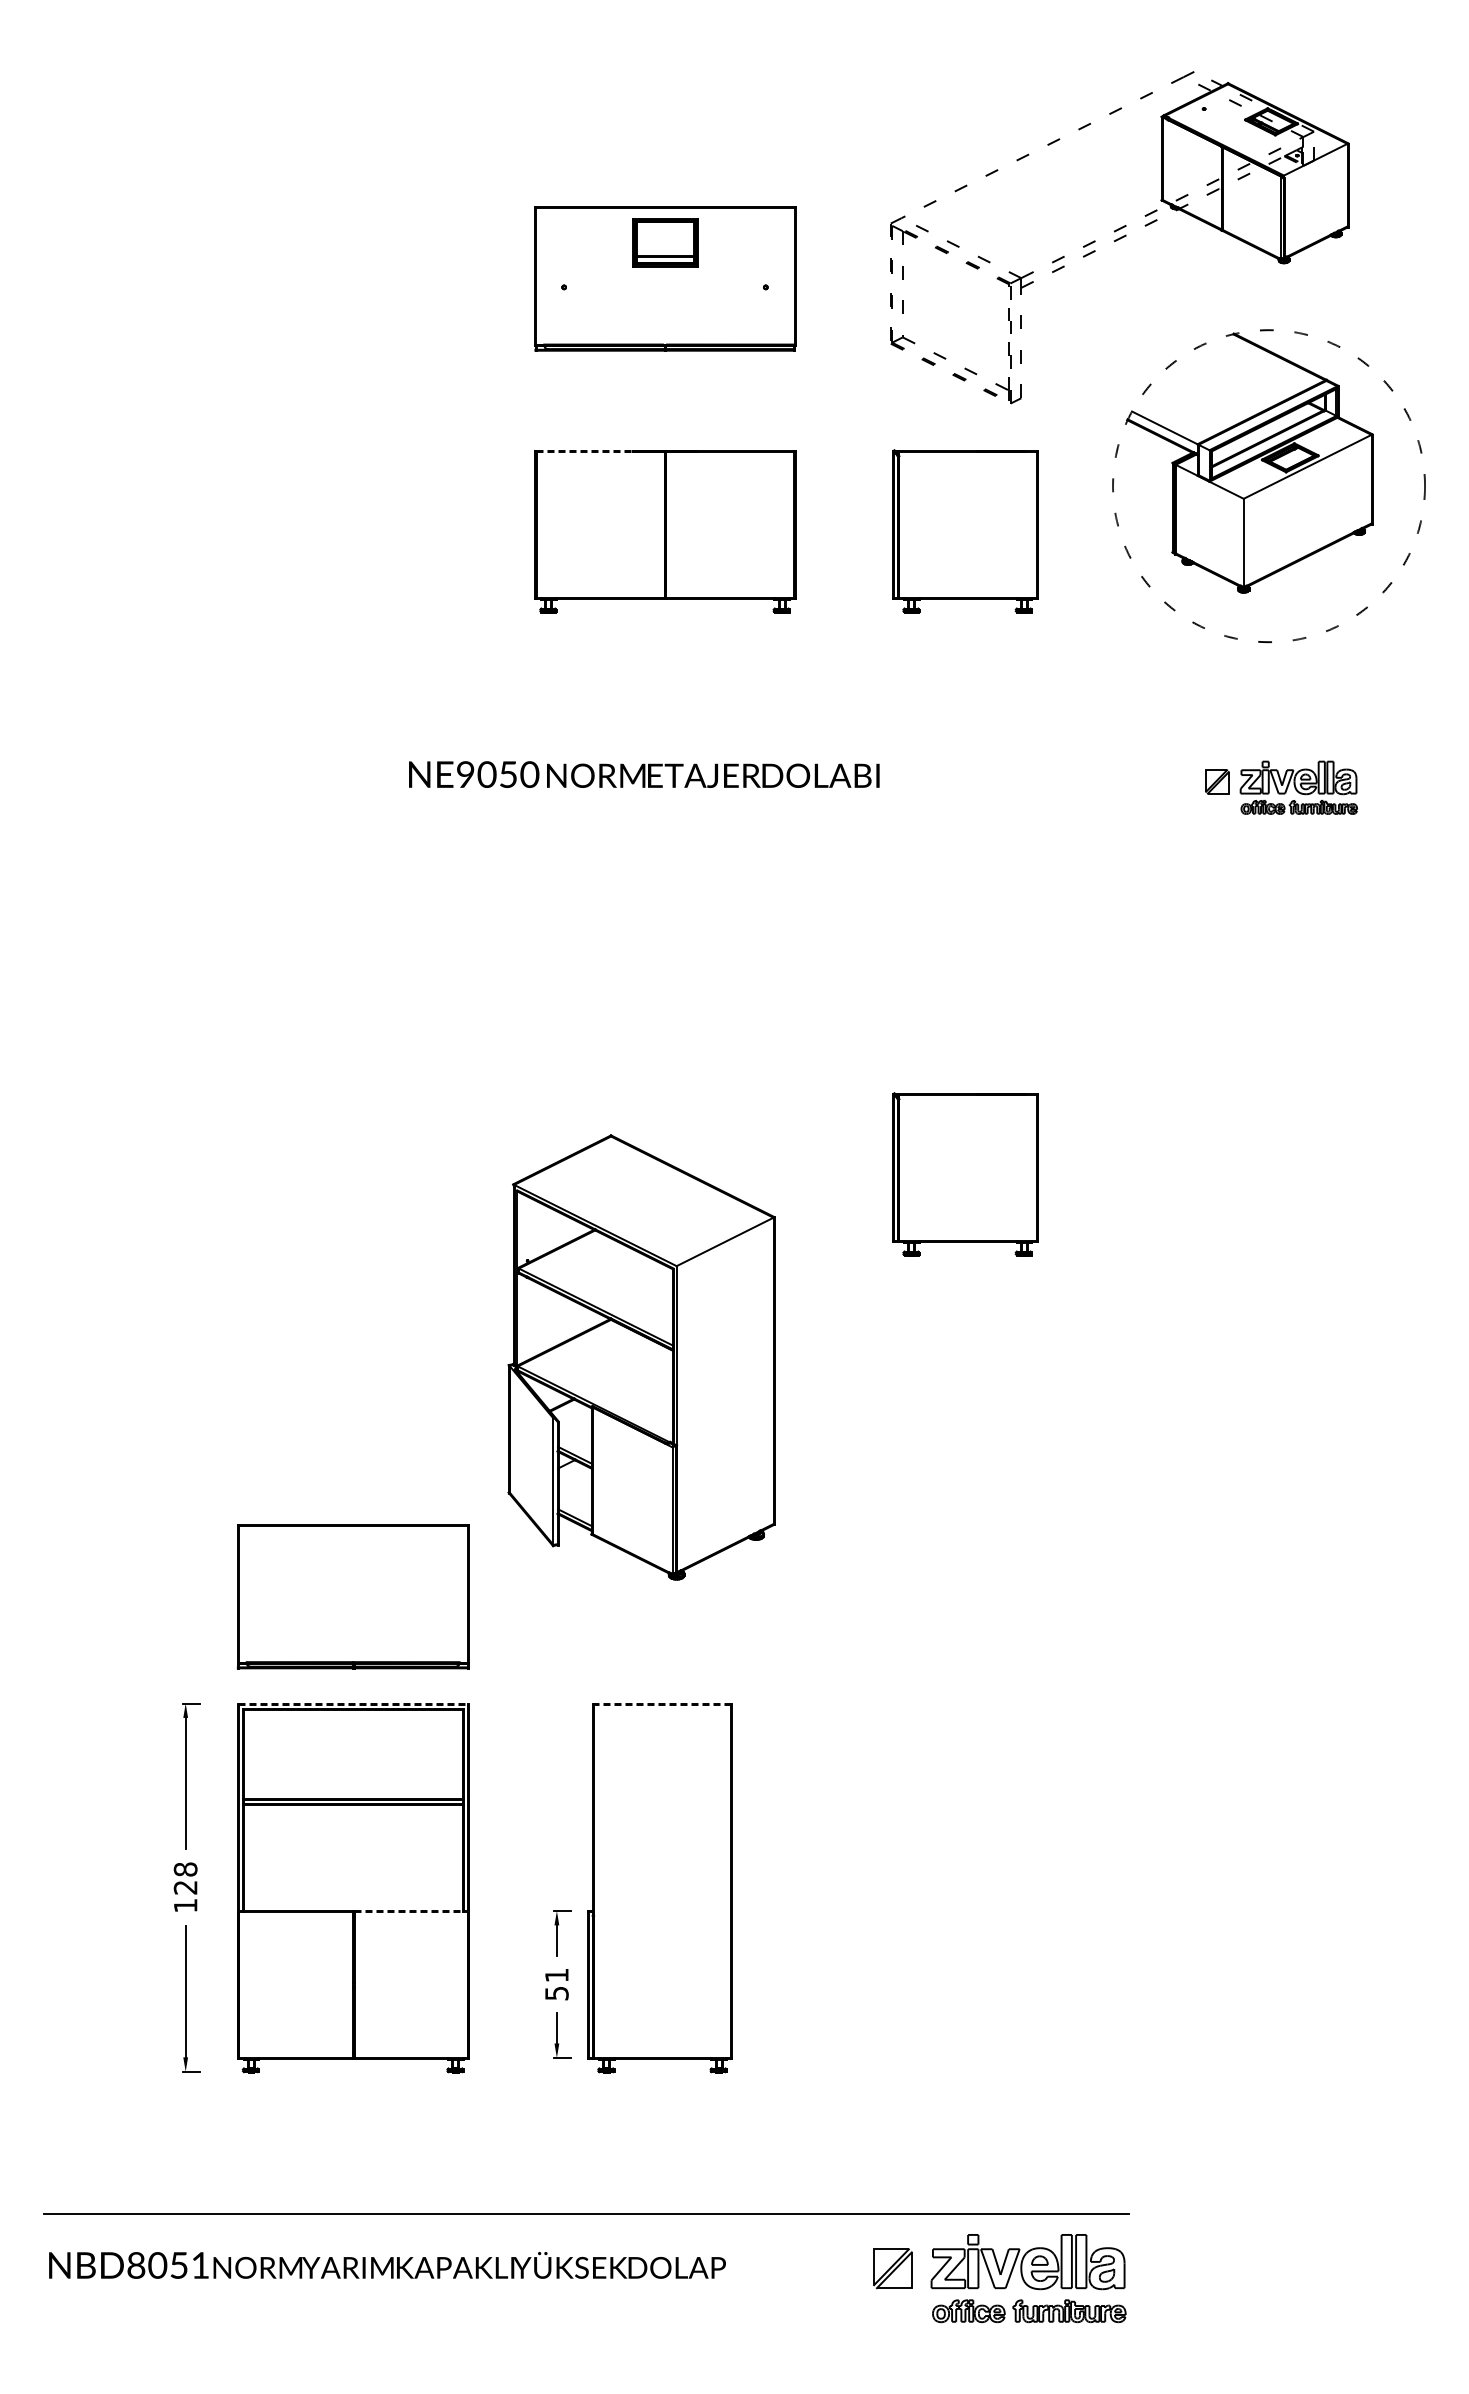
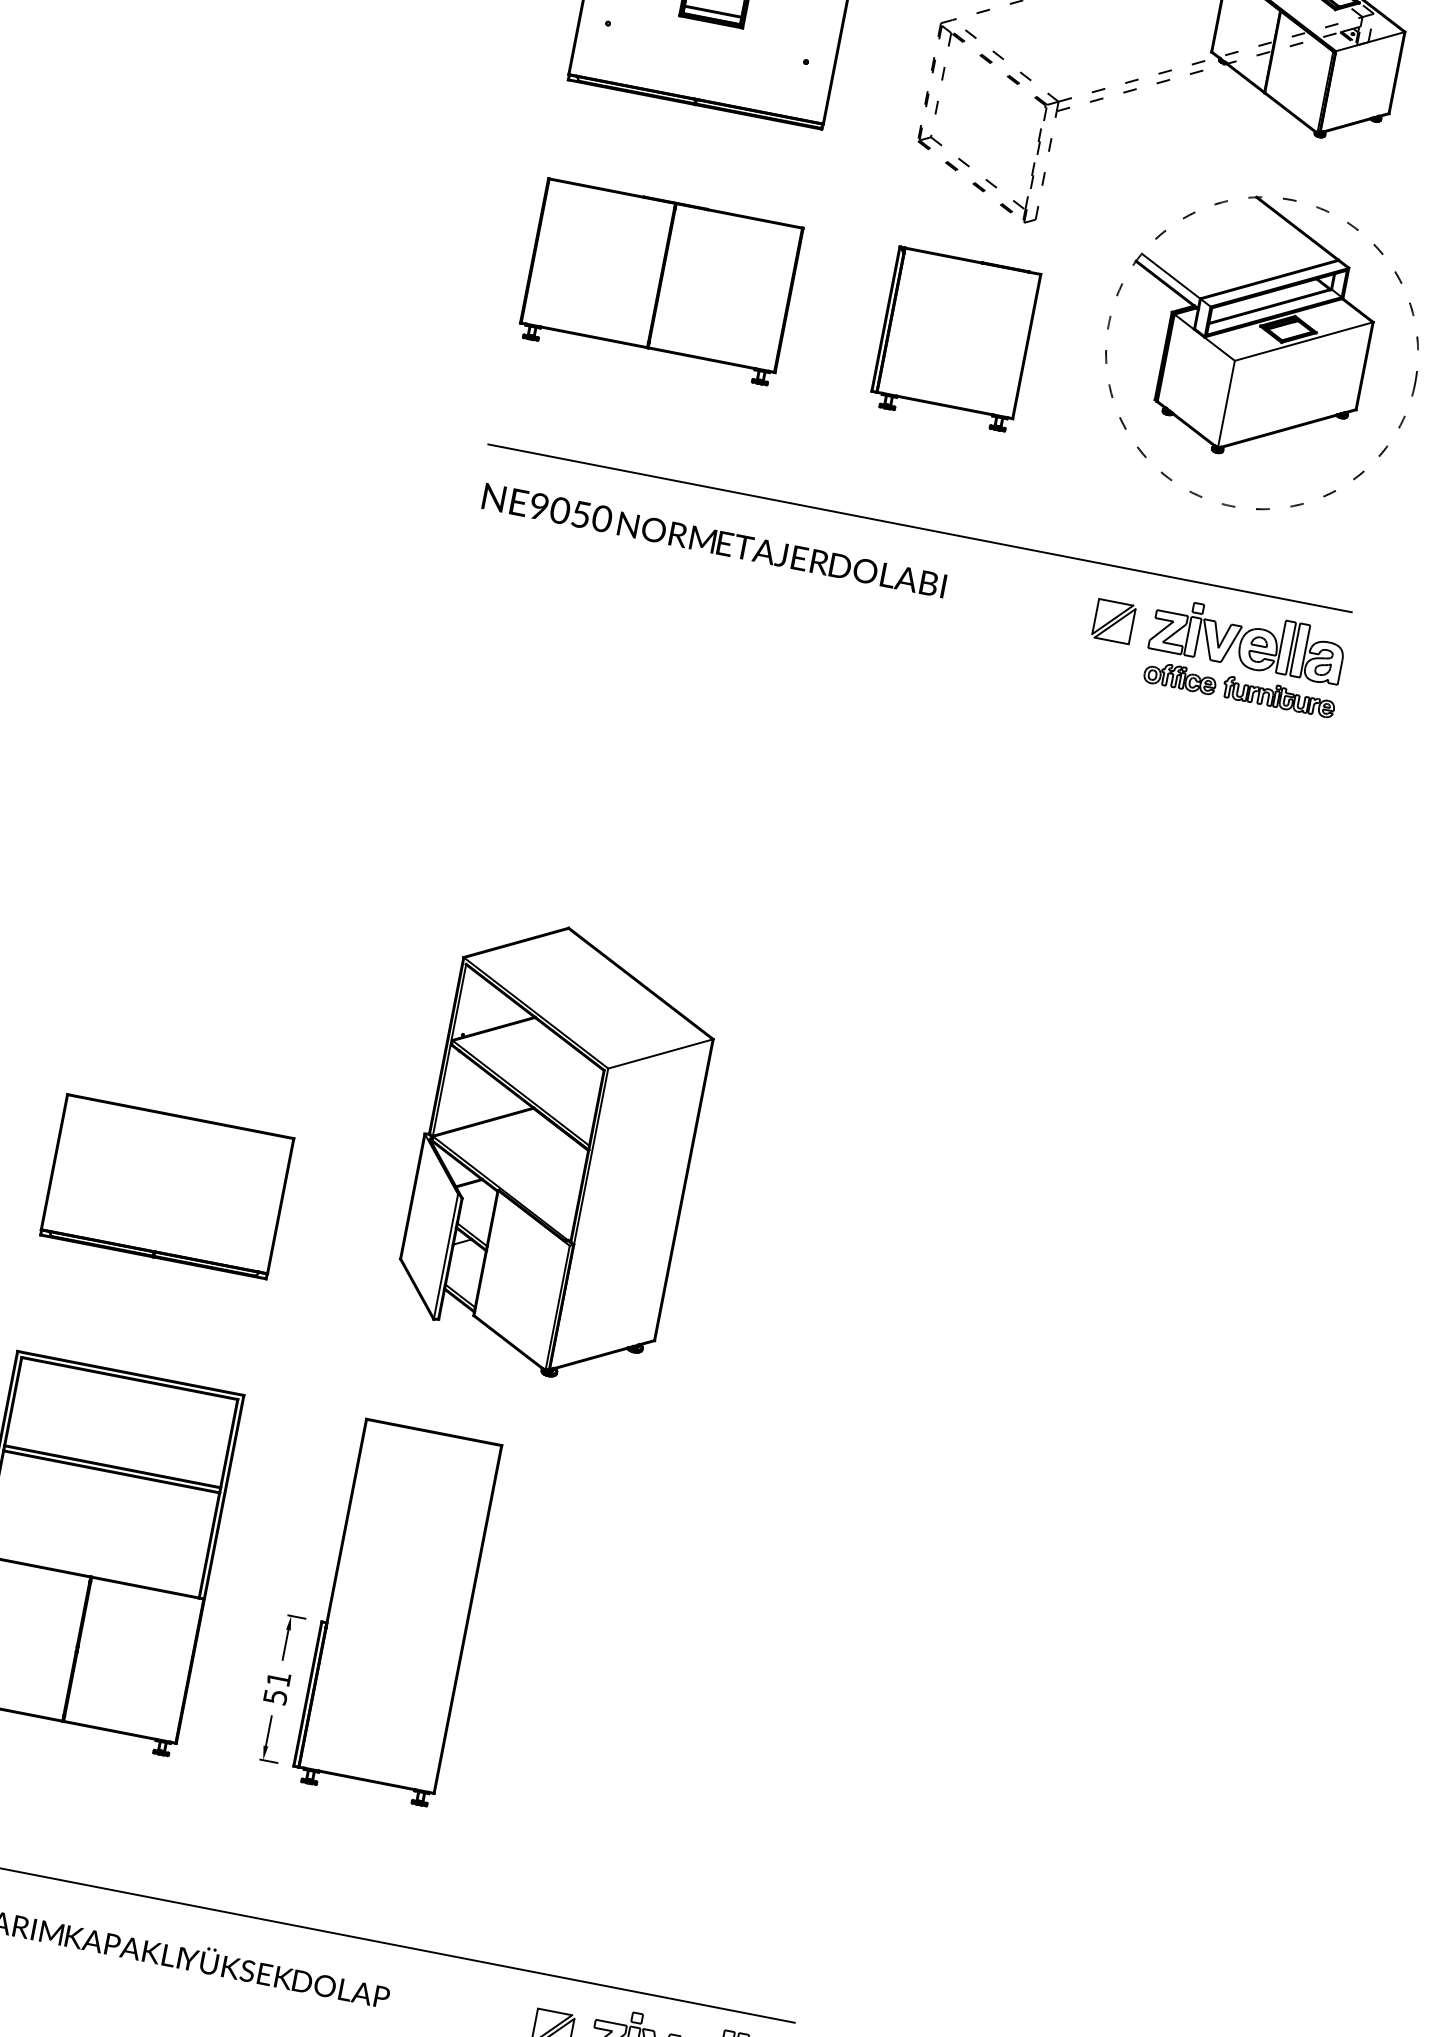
line: (584, 451) -> (596, 188), dashed -> solid
line: (966, 723) -> (919, 528), added
text: (644, 774) -> (714, 540), moved
part: (1281, 787) -> (1216, 651), size x1.67
part: (965, 1174) -> (832, 970), removed
part: (641, 1357) -> (556, 1151), moved
part: (352, 1596) -> (166, 1186), moved
line: (353, 1703) -> (131, 1373), dashed -> solid
line: (662, 1703) -> (434, 1432), dashed -> solid
line: (408, 1910) -> (145, 1587), dashed -> solid

